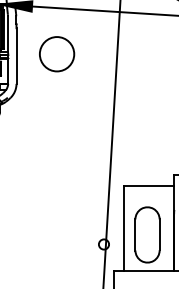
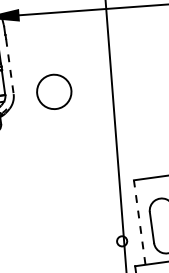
circle: (57, 54) -> (54, 92), moved
line: (16, 56) -> (9, 66), solid -> dashed
line: (123, 228) -> (139, 222), solid -> dashed

